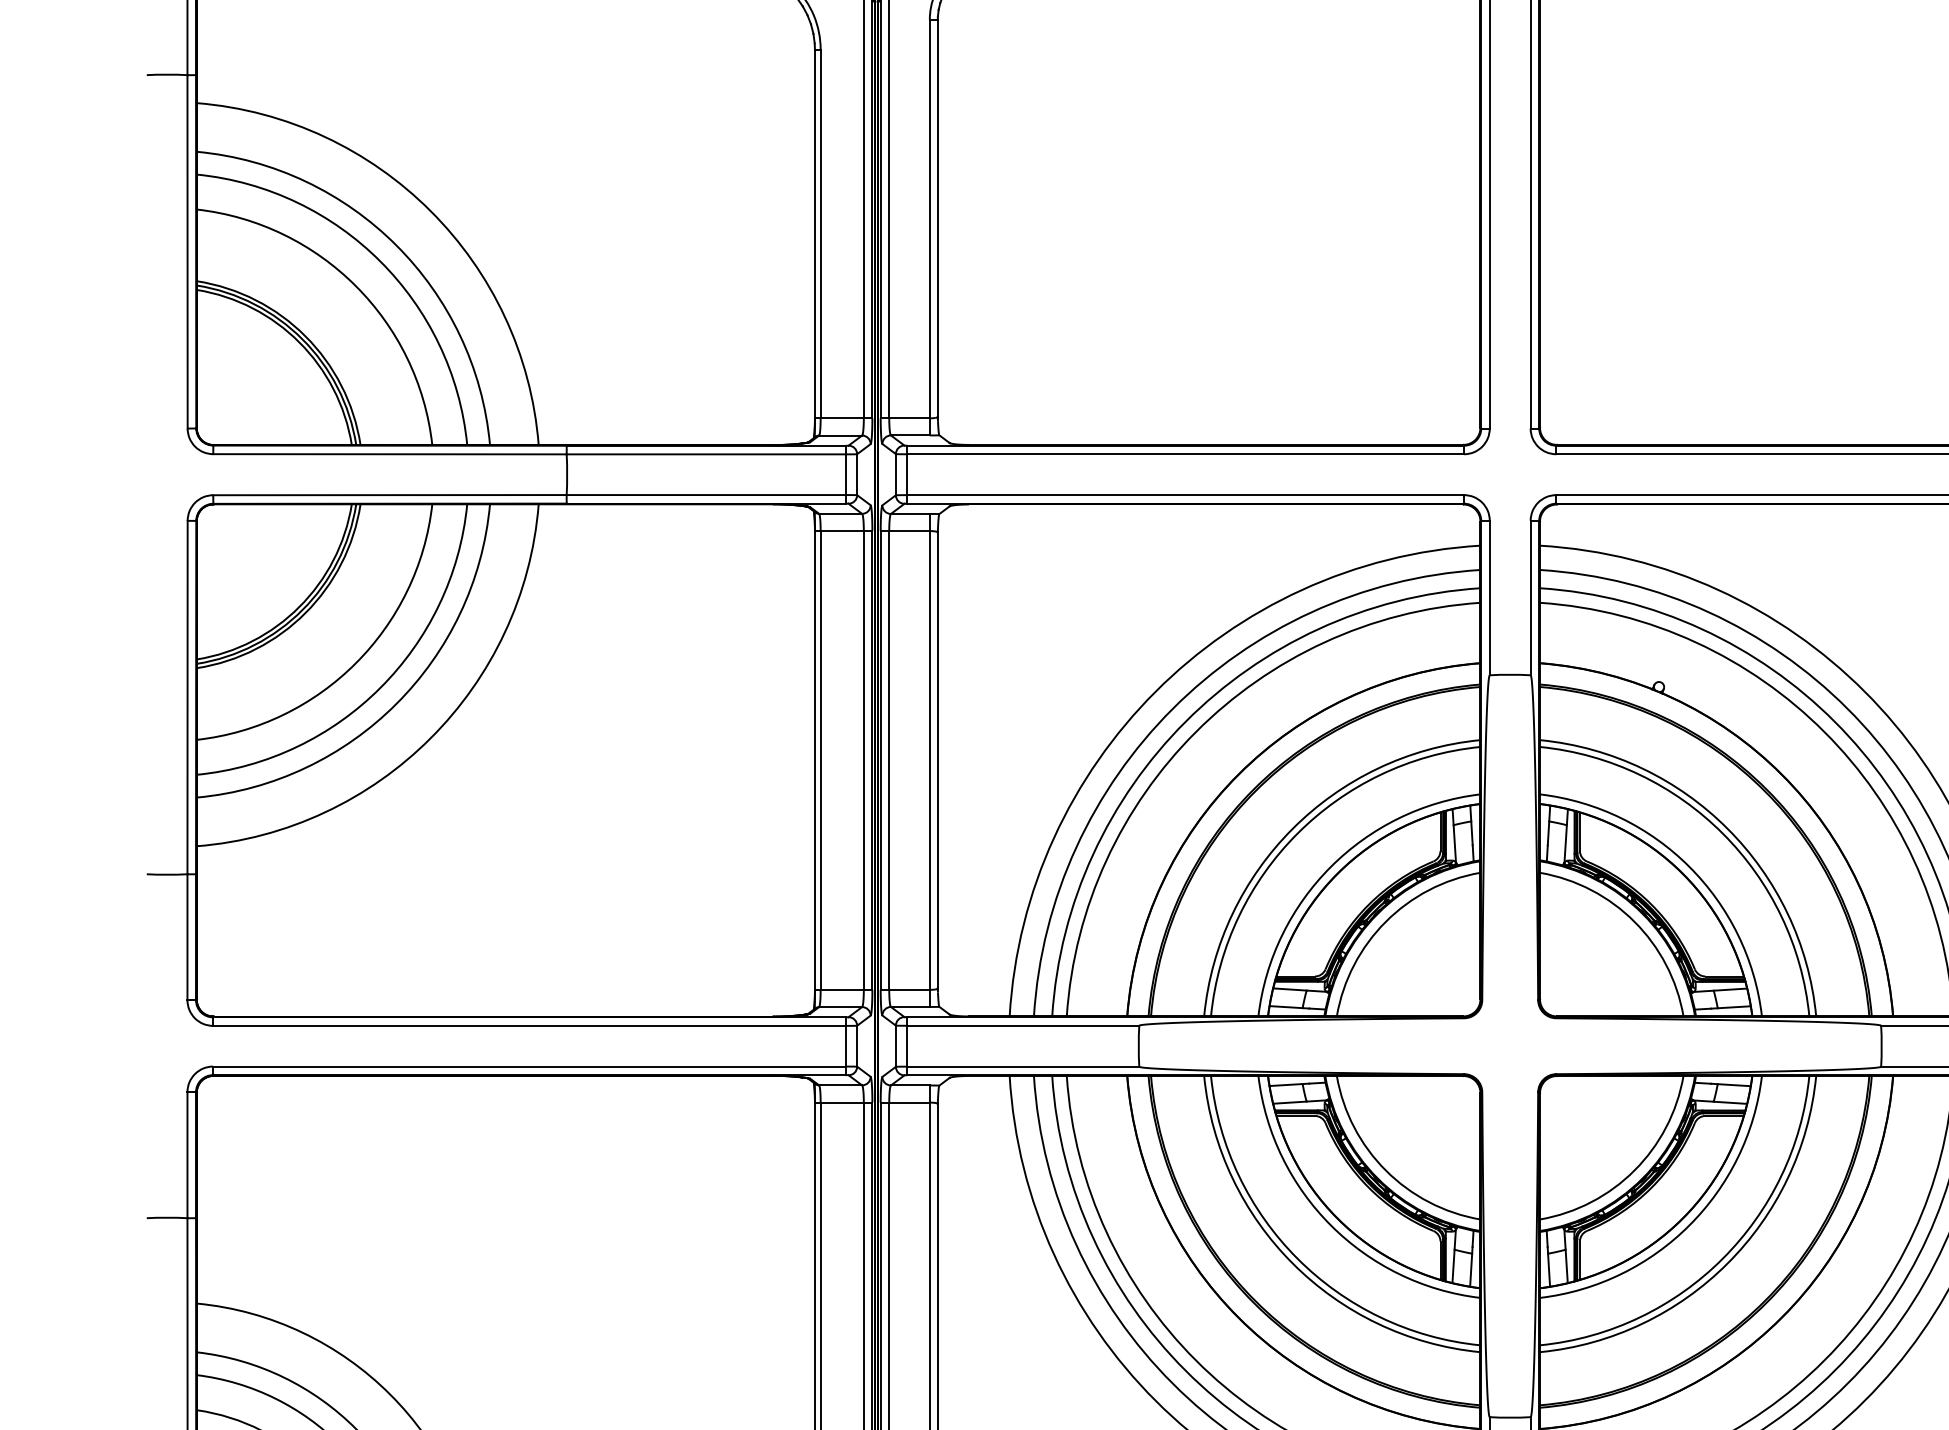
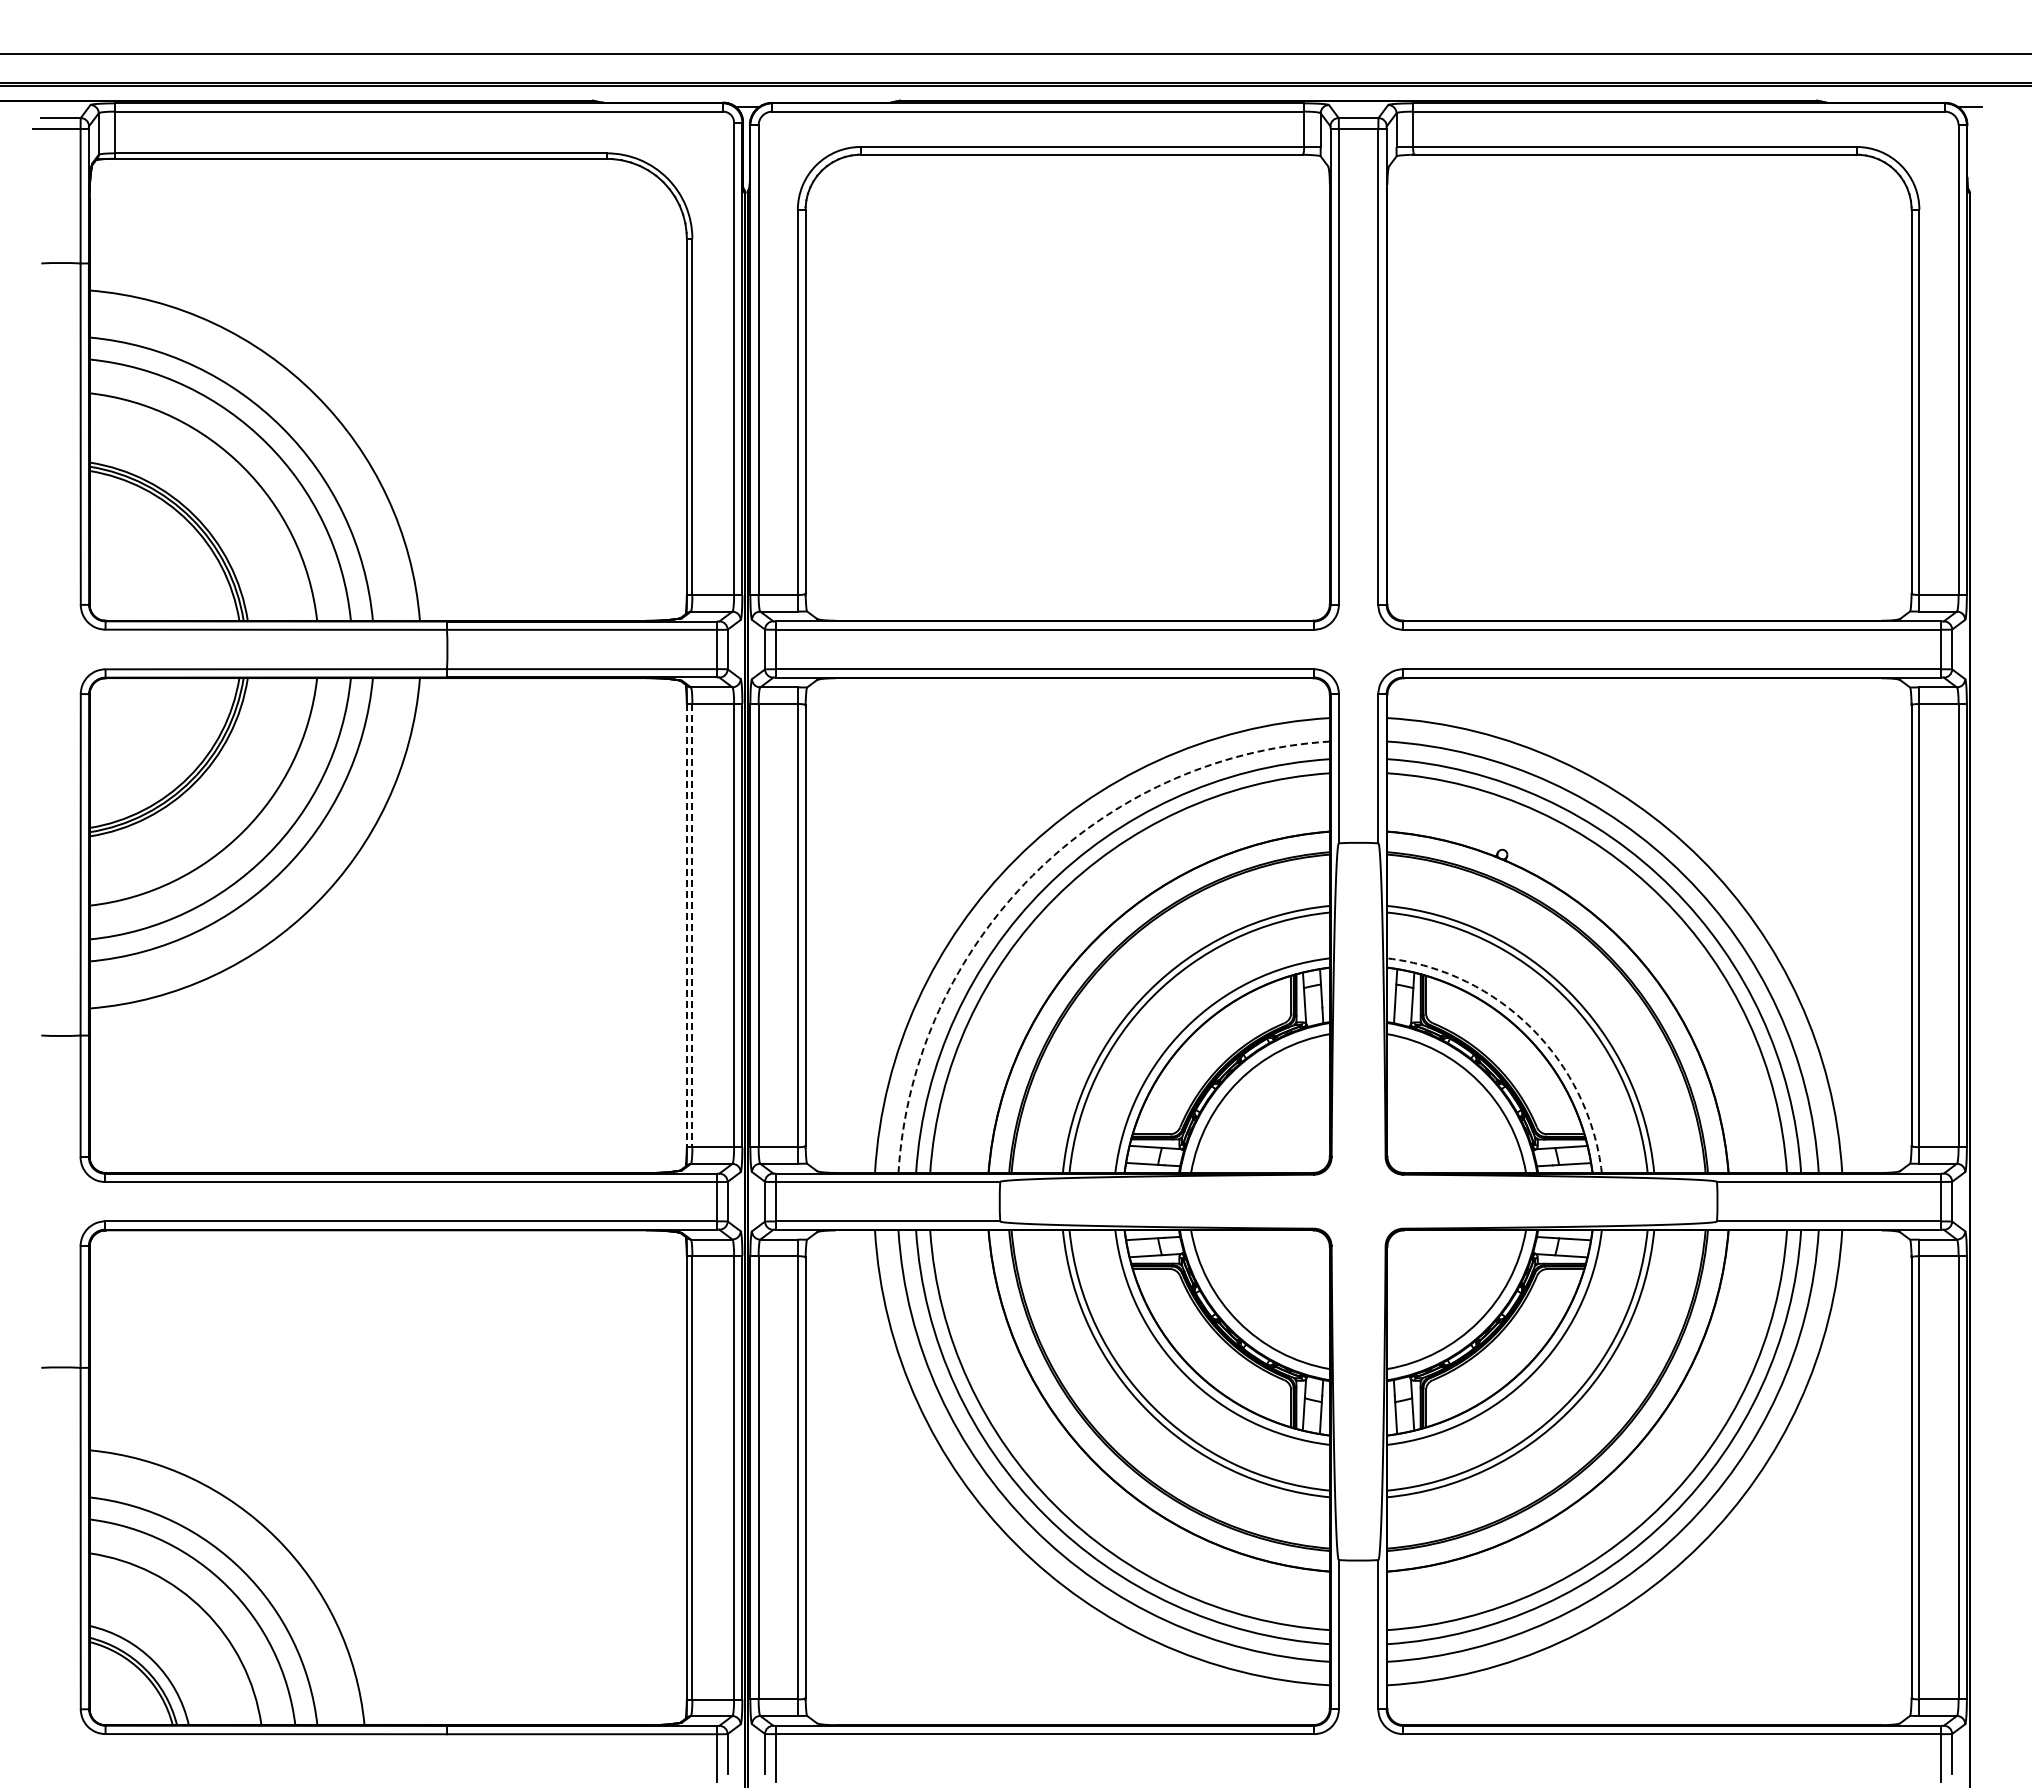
arc: (1172, 708) -> (1032, 875), solid -> dashed
line: (814, 760) -> (686, 925), solid -> dashed
line: (820, 760) -> (692, 925), solid -> dashed
arc: (1689, 866) -> (1531, 1028), solid -> dashed

